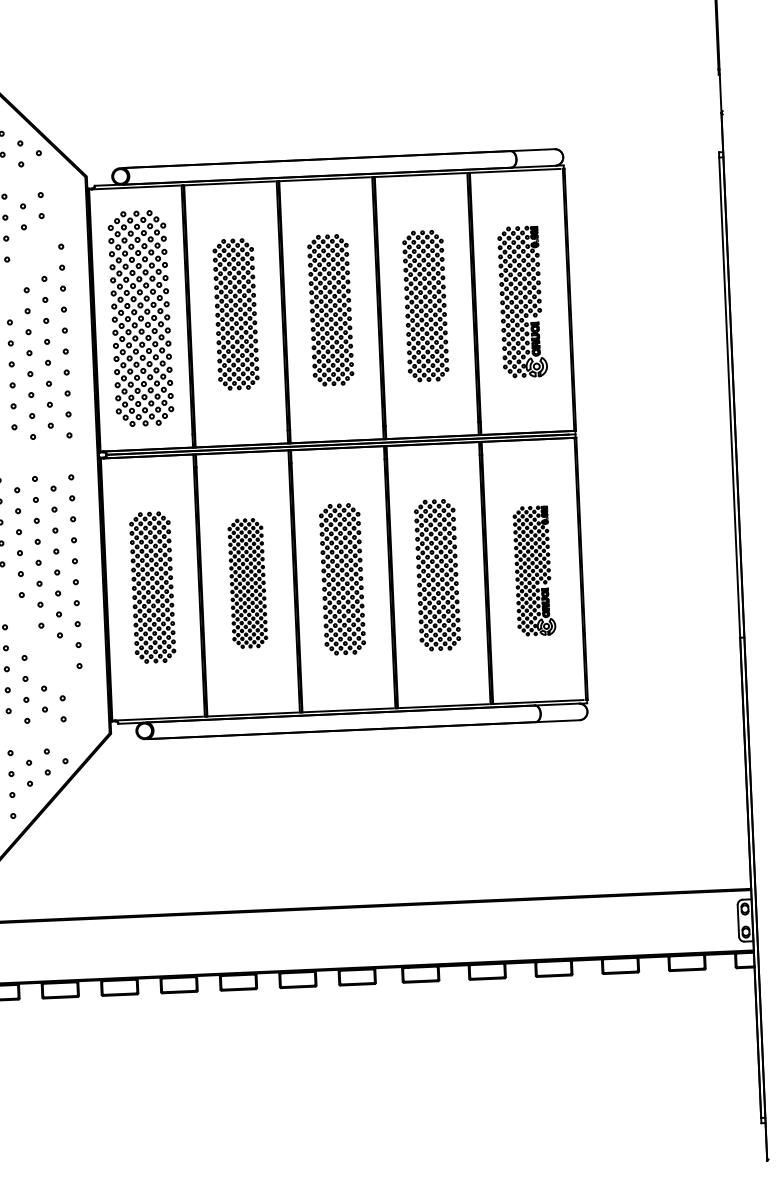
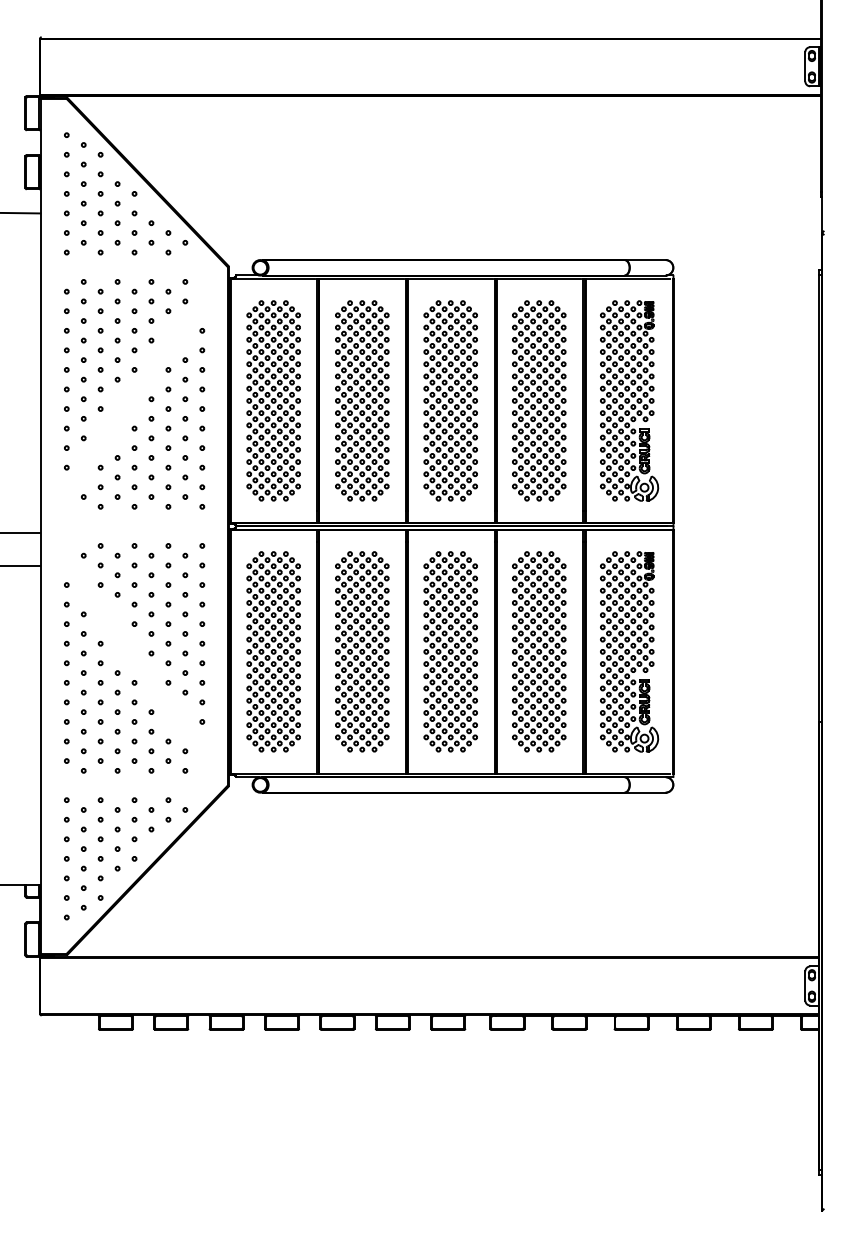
part: (522, 301) -> (629, 400), size x1.43
part: (425, 305) -> (539, 400), size x1.43
part: (330, 309) -> (450, 400), size x1.43
part: (236, 313) -> (362, 400), size x1.43
part: (534, 570) -> (629, 651), size x1.67
part: (437, 574) -> (539, 651), size x1.43
part: (342, 578) -> (450, 651), size x1.43
part: (247, 583) -> (362, 651), size x1.67
part: (152, 587) -> (273, 651), size x1.43

